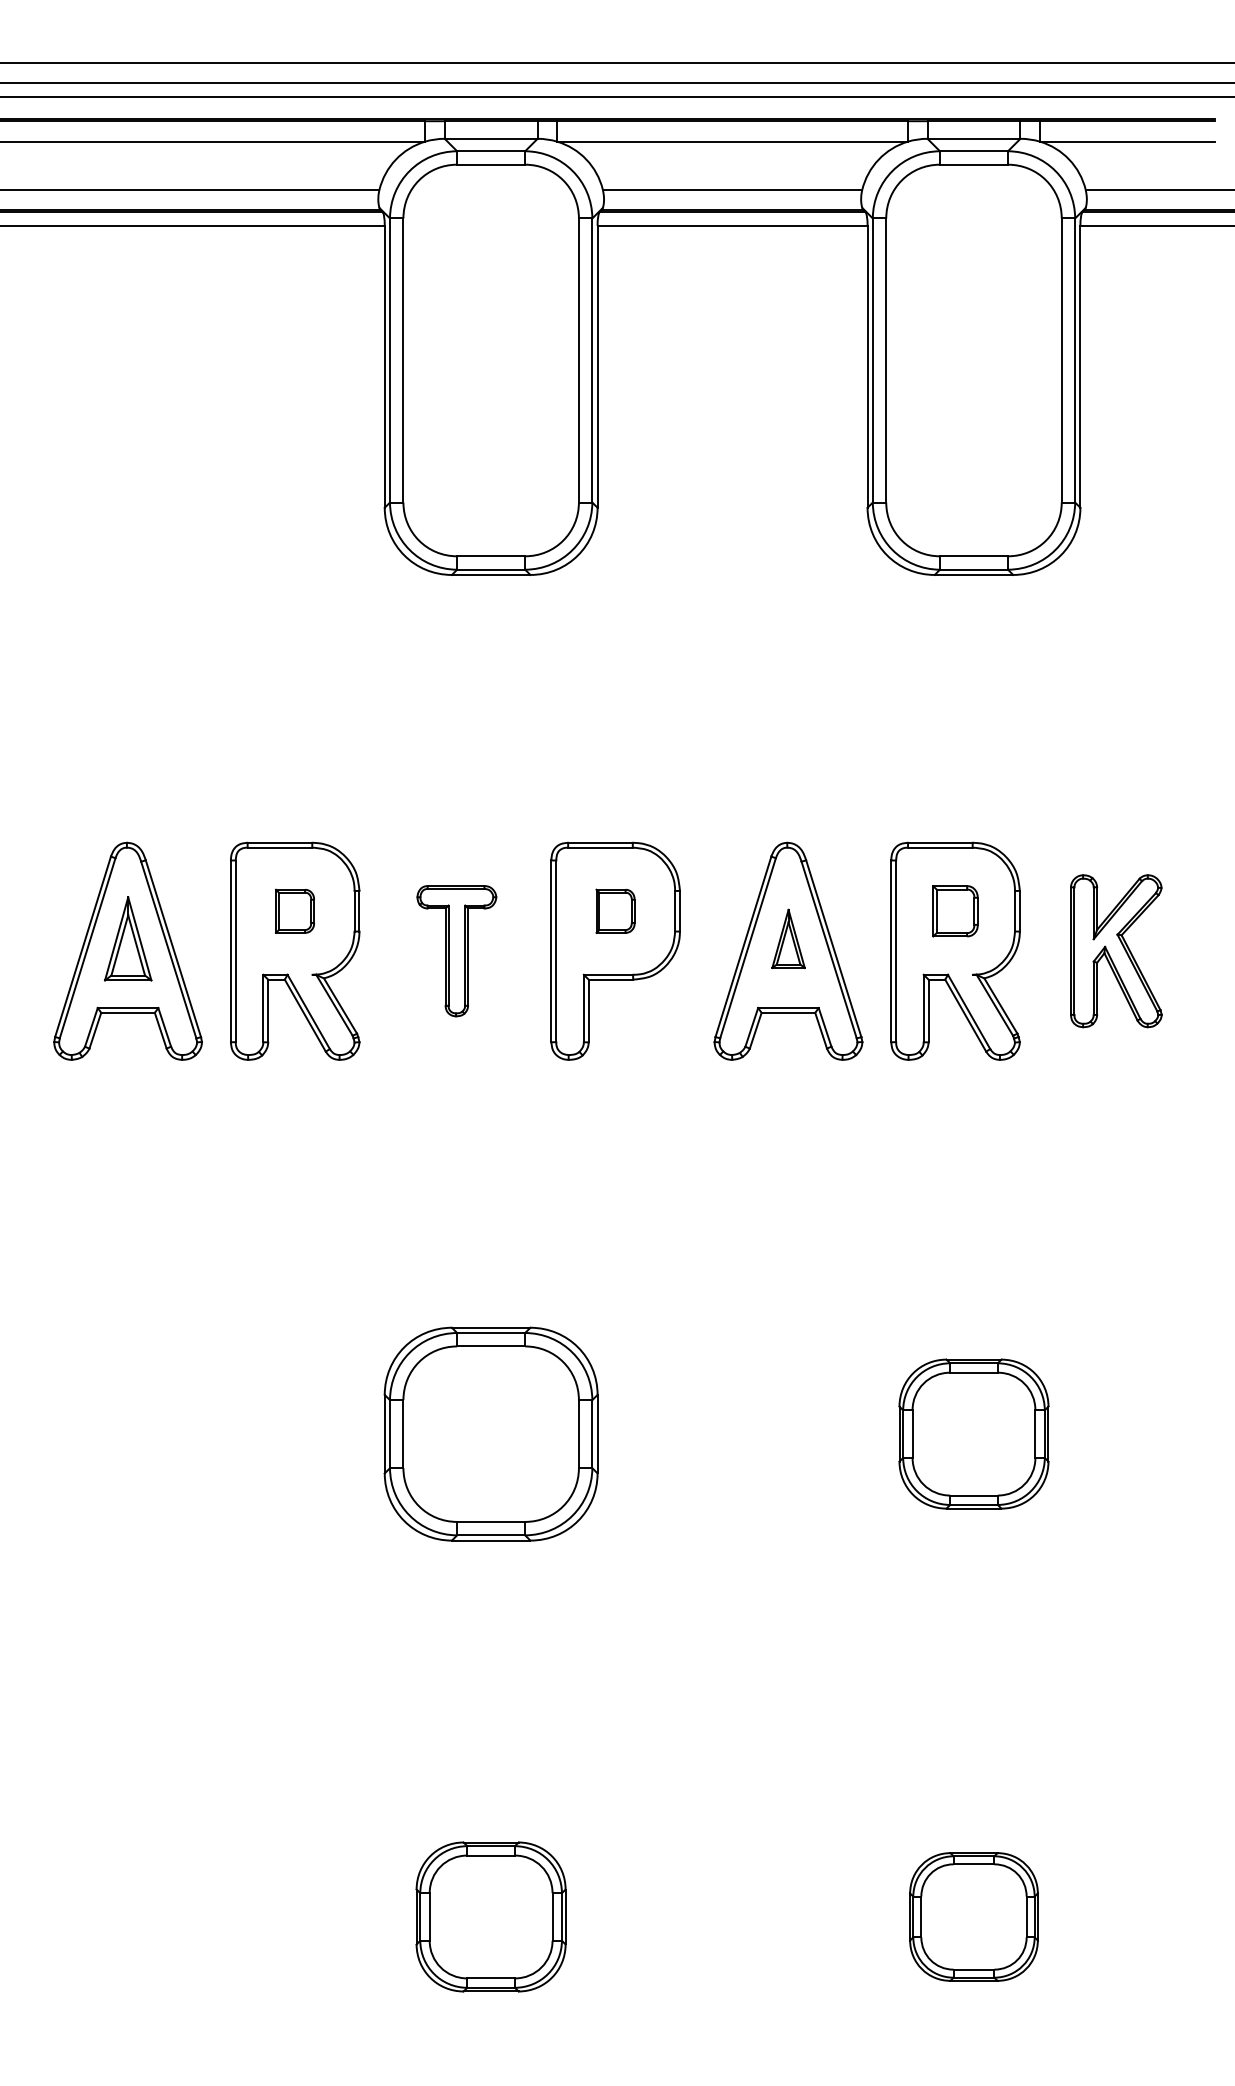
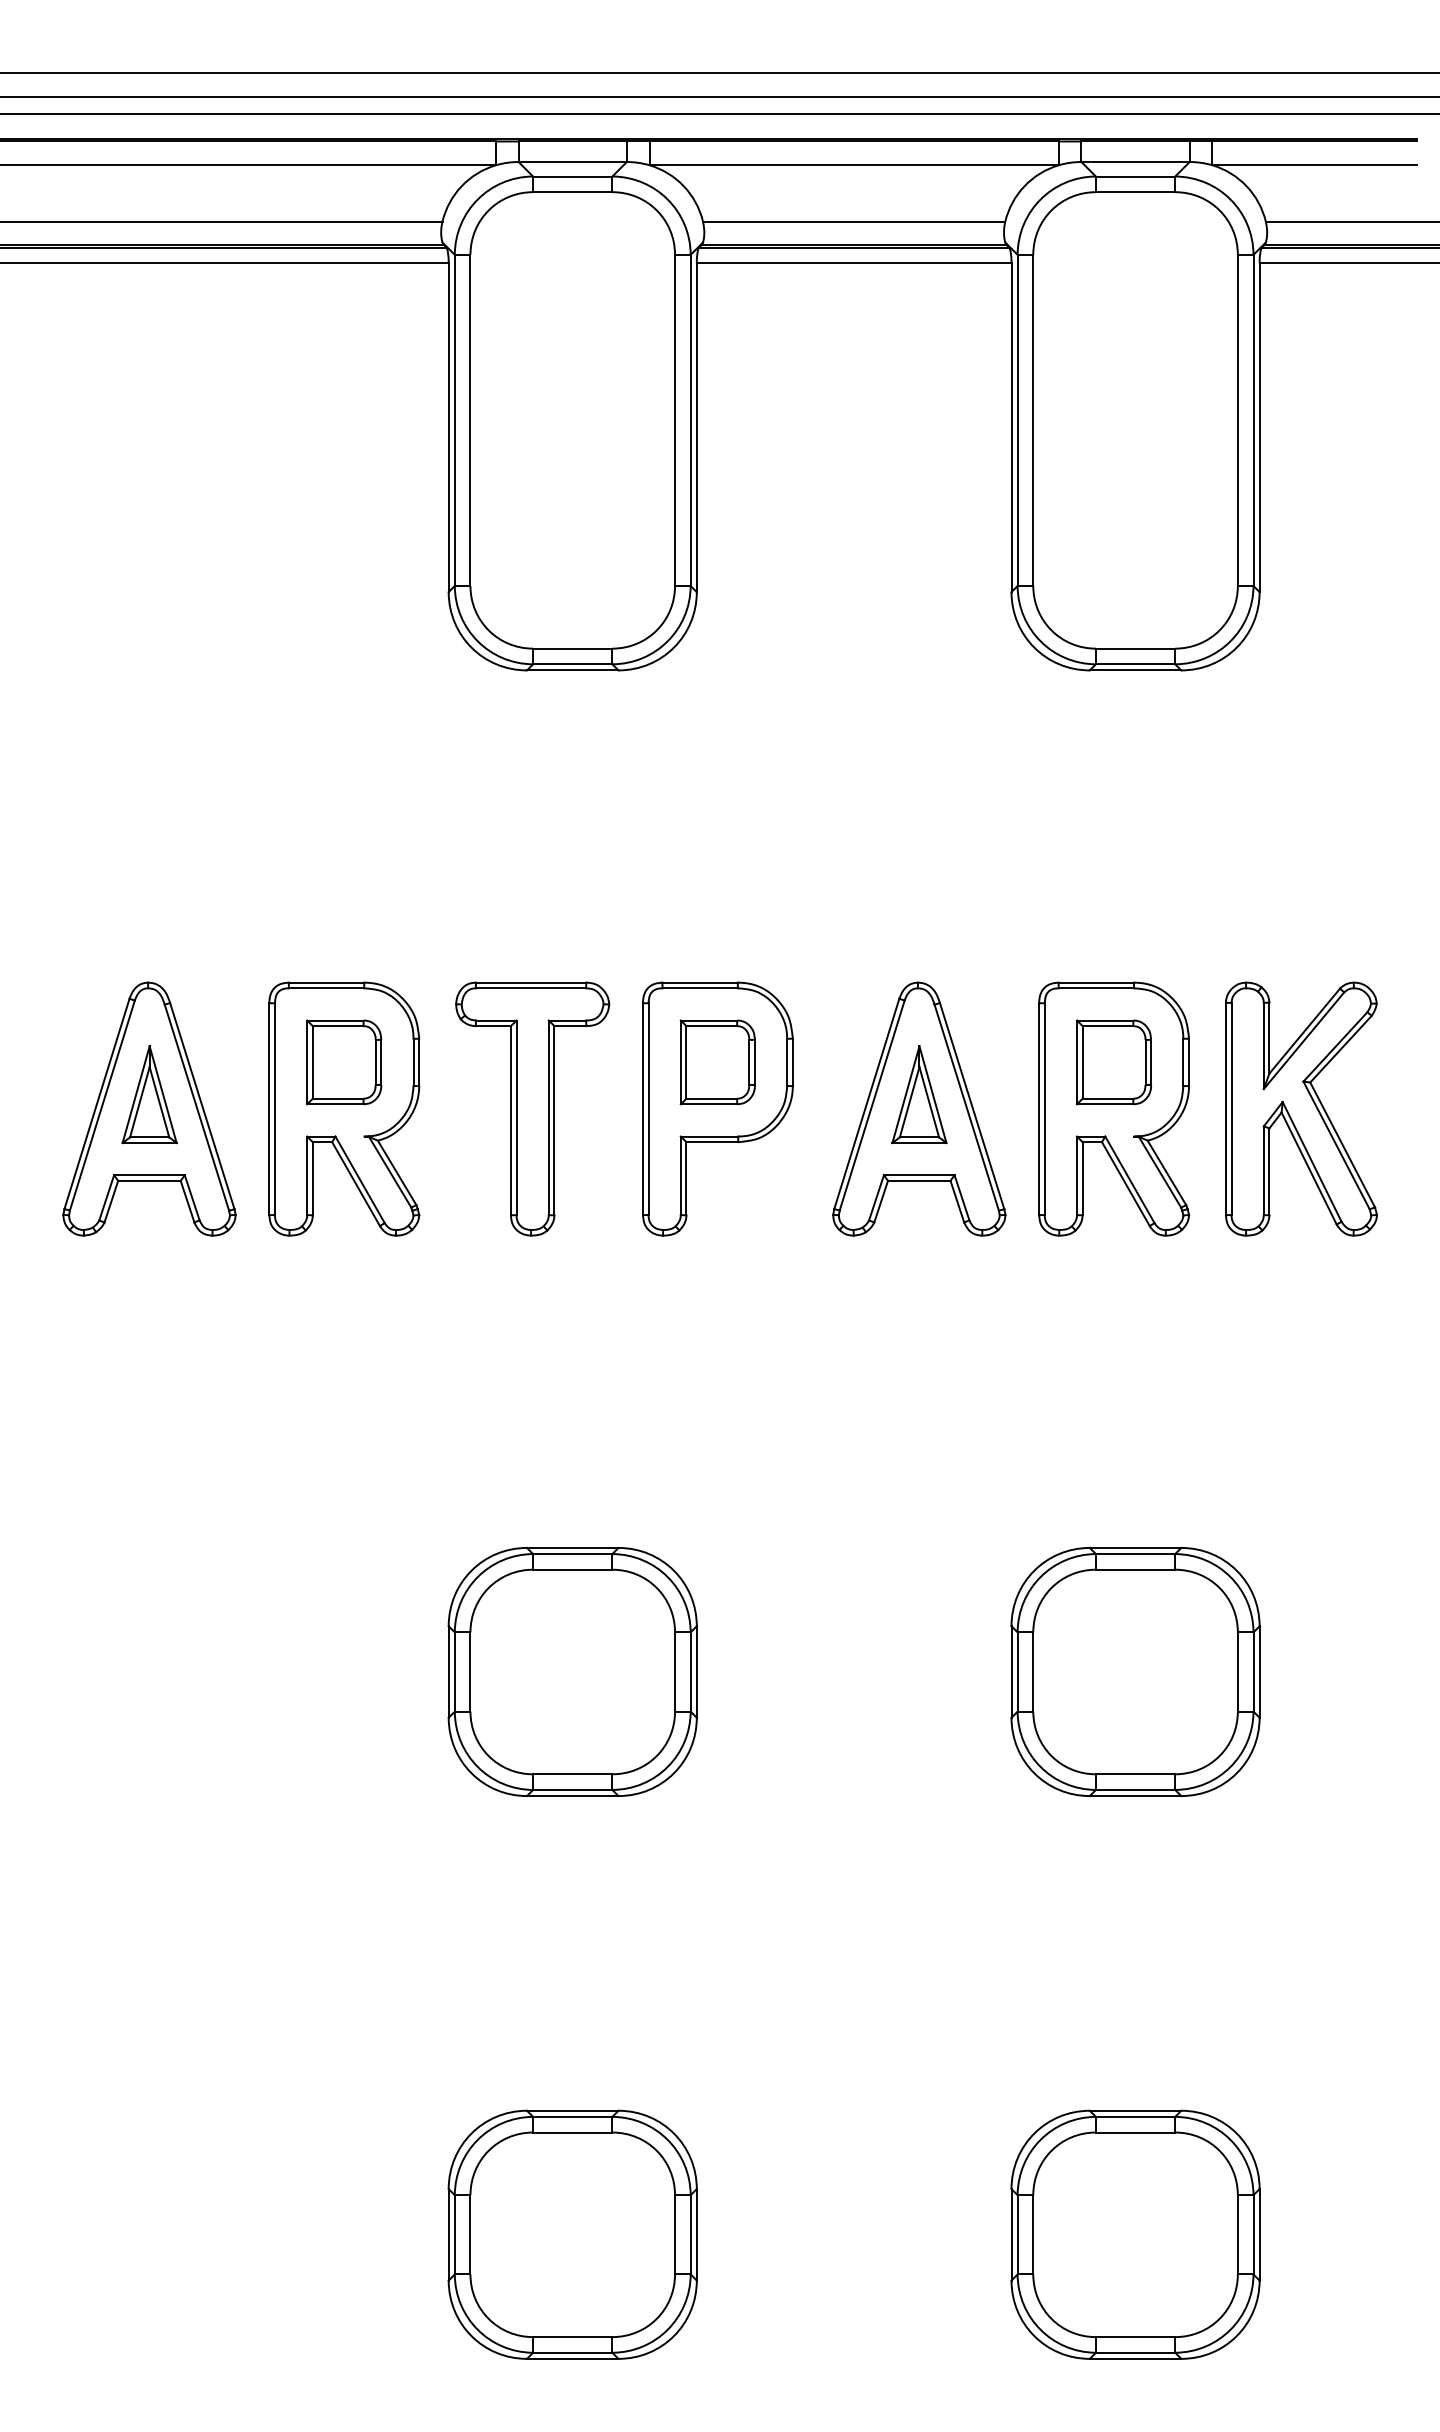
part: (294, 911) -> (343, 1062), size x1.67
part: (615, 911) -> (717, 1062), size x1.67
part: (955, 911) -> (1114, 1062), size x1.43
part: (788, 938) -> (919, 1094), size x1.43
part: (456, 950) -> (532, 1108), size x1.67
part: (1116, 950) -> (1301, 1108), size x1.43
part: (973, 1433) -> (1134, 1671), size x1.43
part: (490, 1916) -> (571, 2234), size x1.43
part: (973, 1916) -> (1134, 2234), size x1.67

